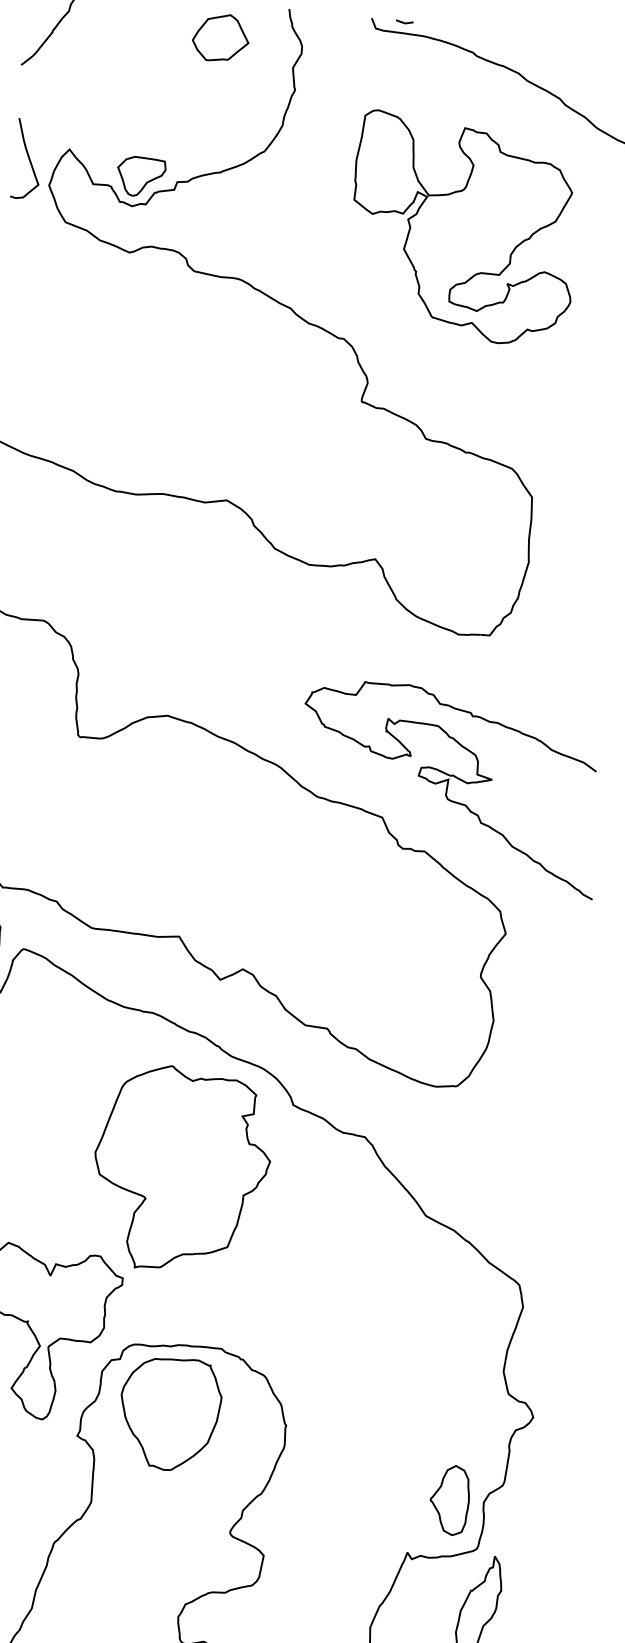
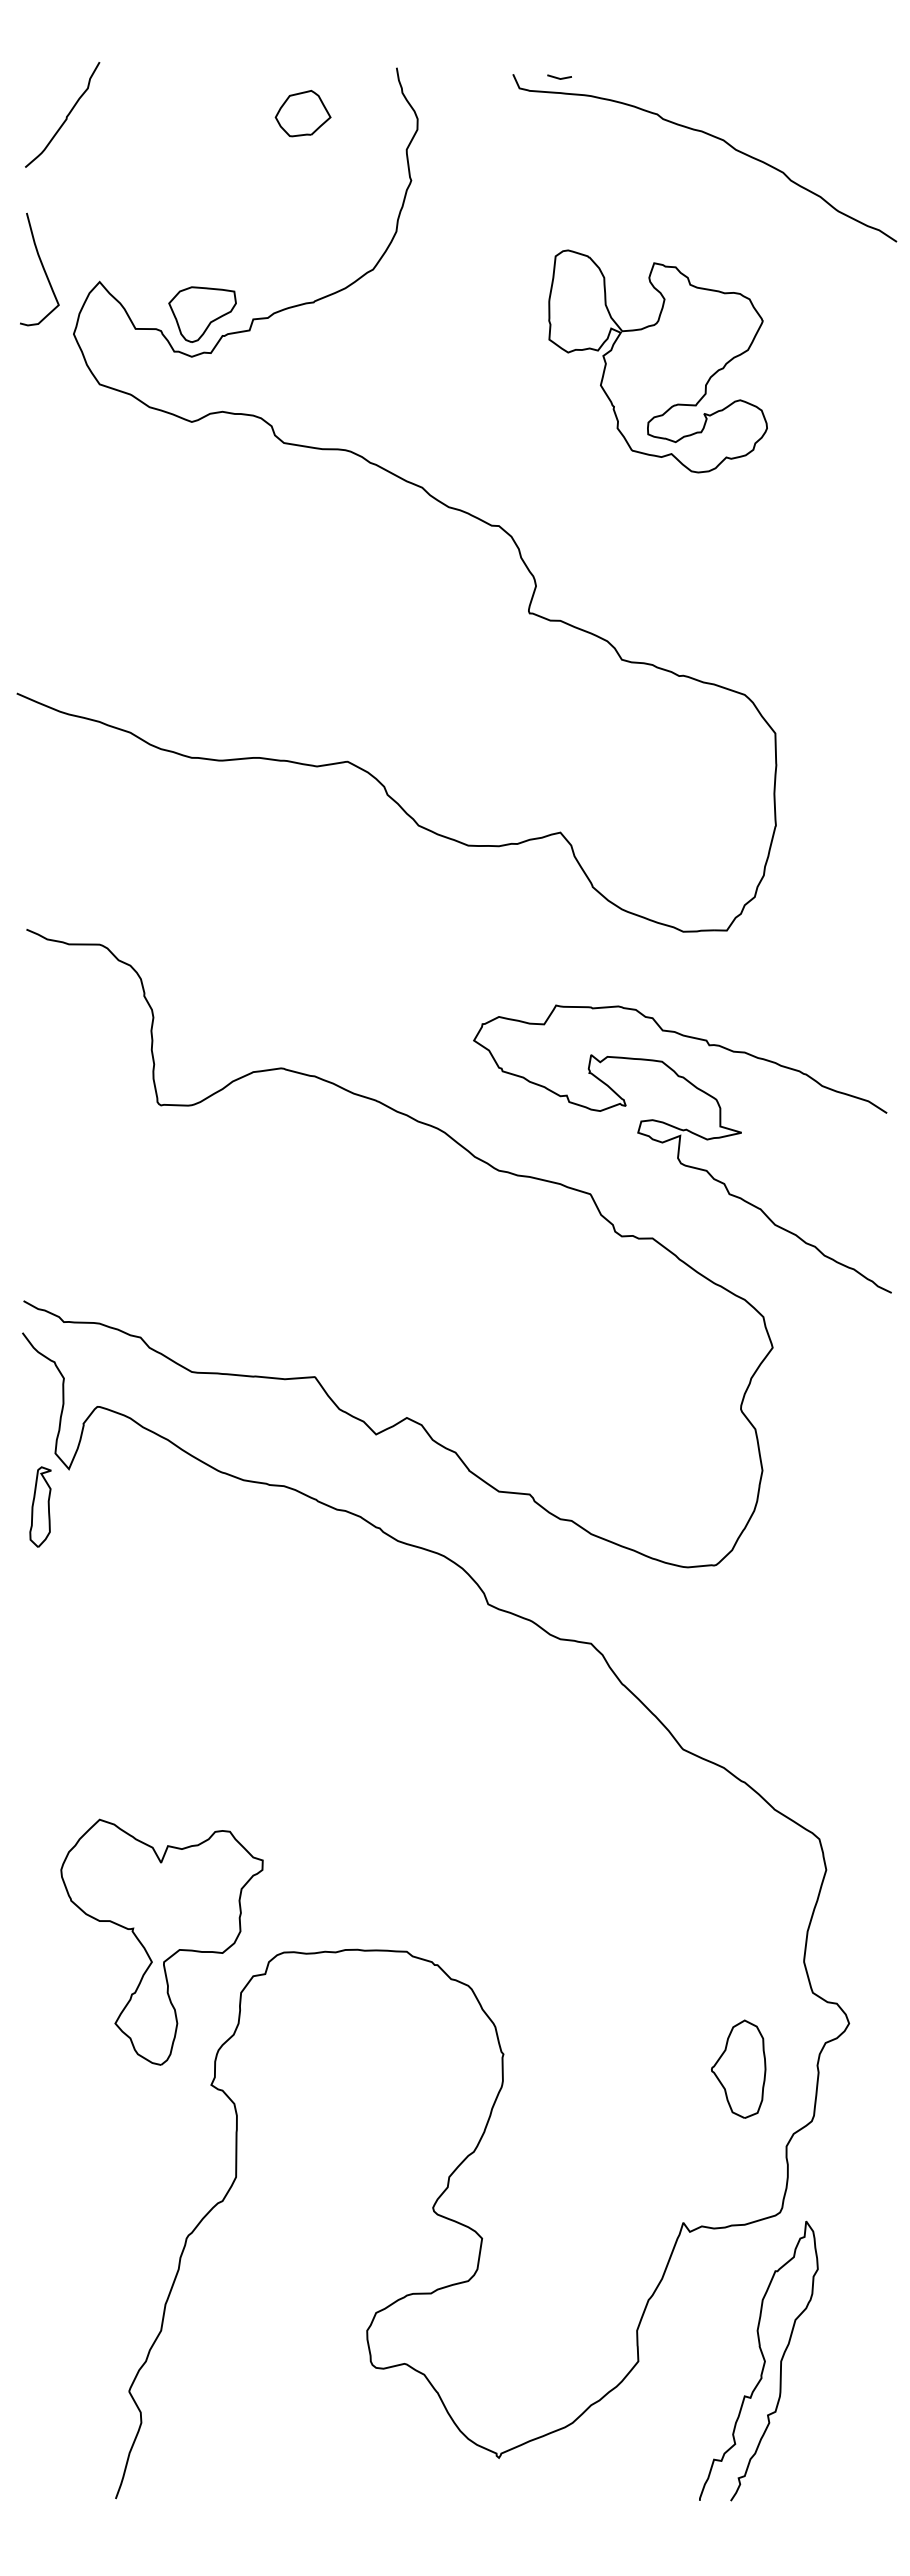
part: (221, 37) -> (303, 113), size x0.7
curve: (28, 158) -> (42, 268), moved
part: (463, 228) -> (657, 361), size x0.7
part: (182, 1168) -> (337, 1701), removed
part: (170, 1414) -> (340, 2047), removed
part: (449, 1499) -> (738, 2068), moved

